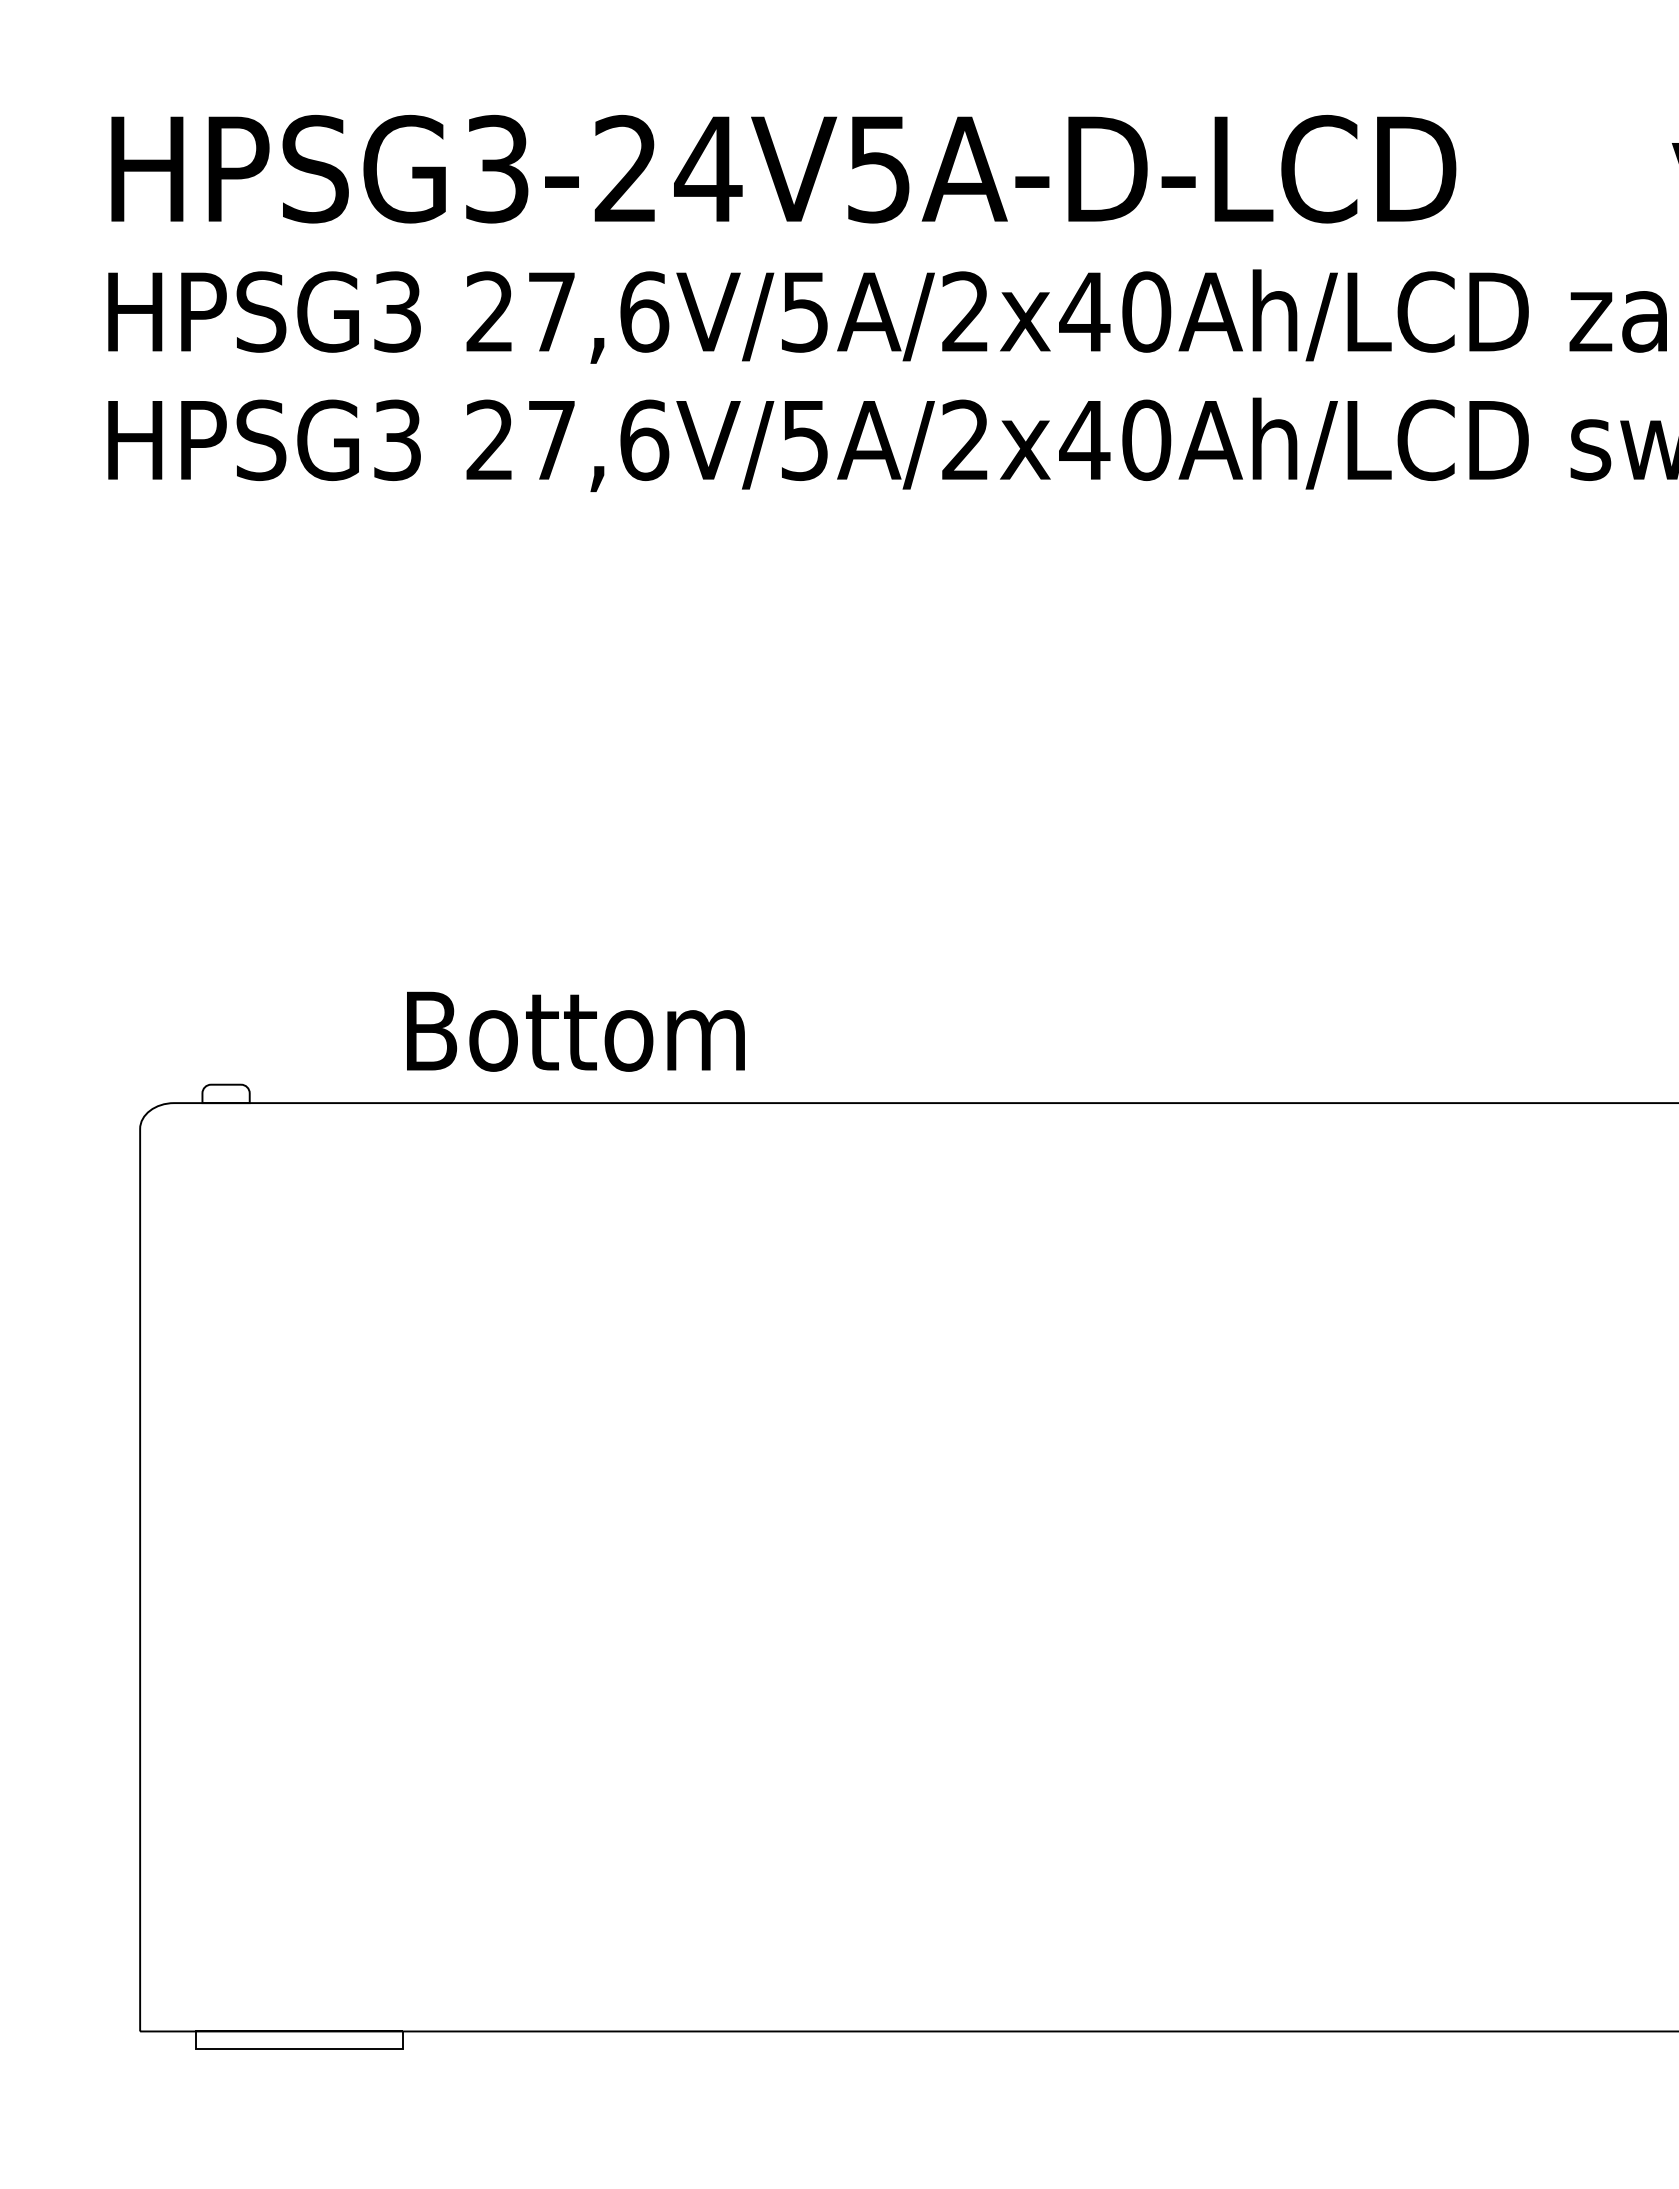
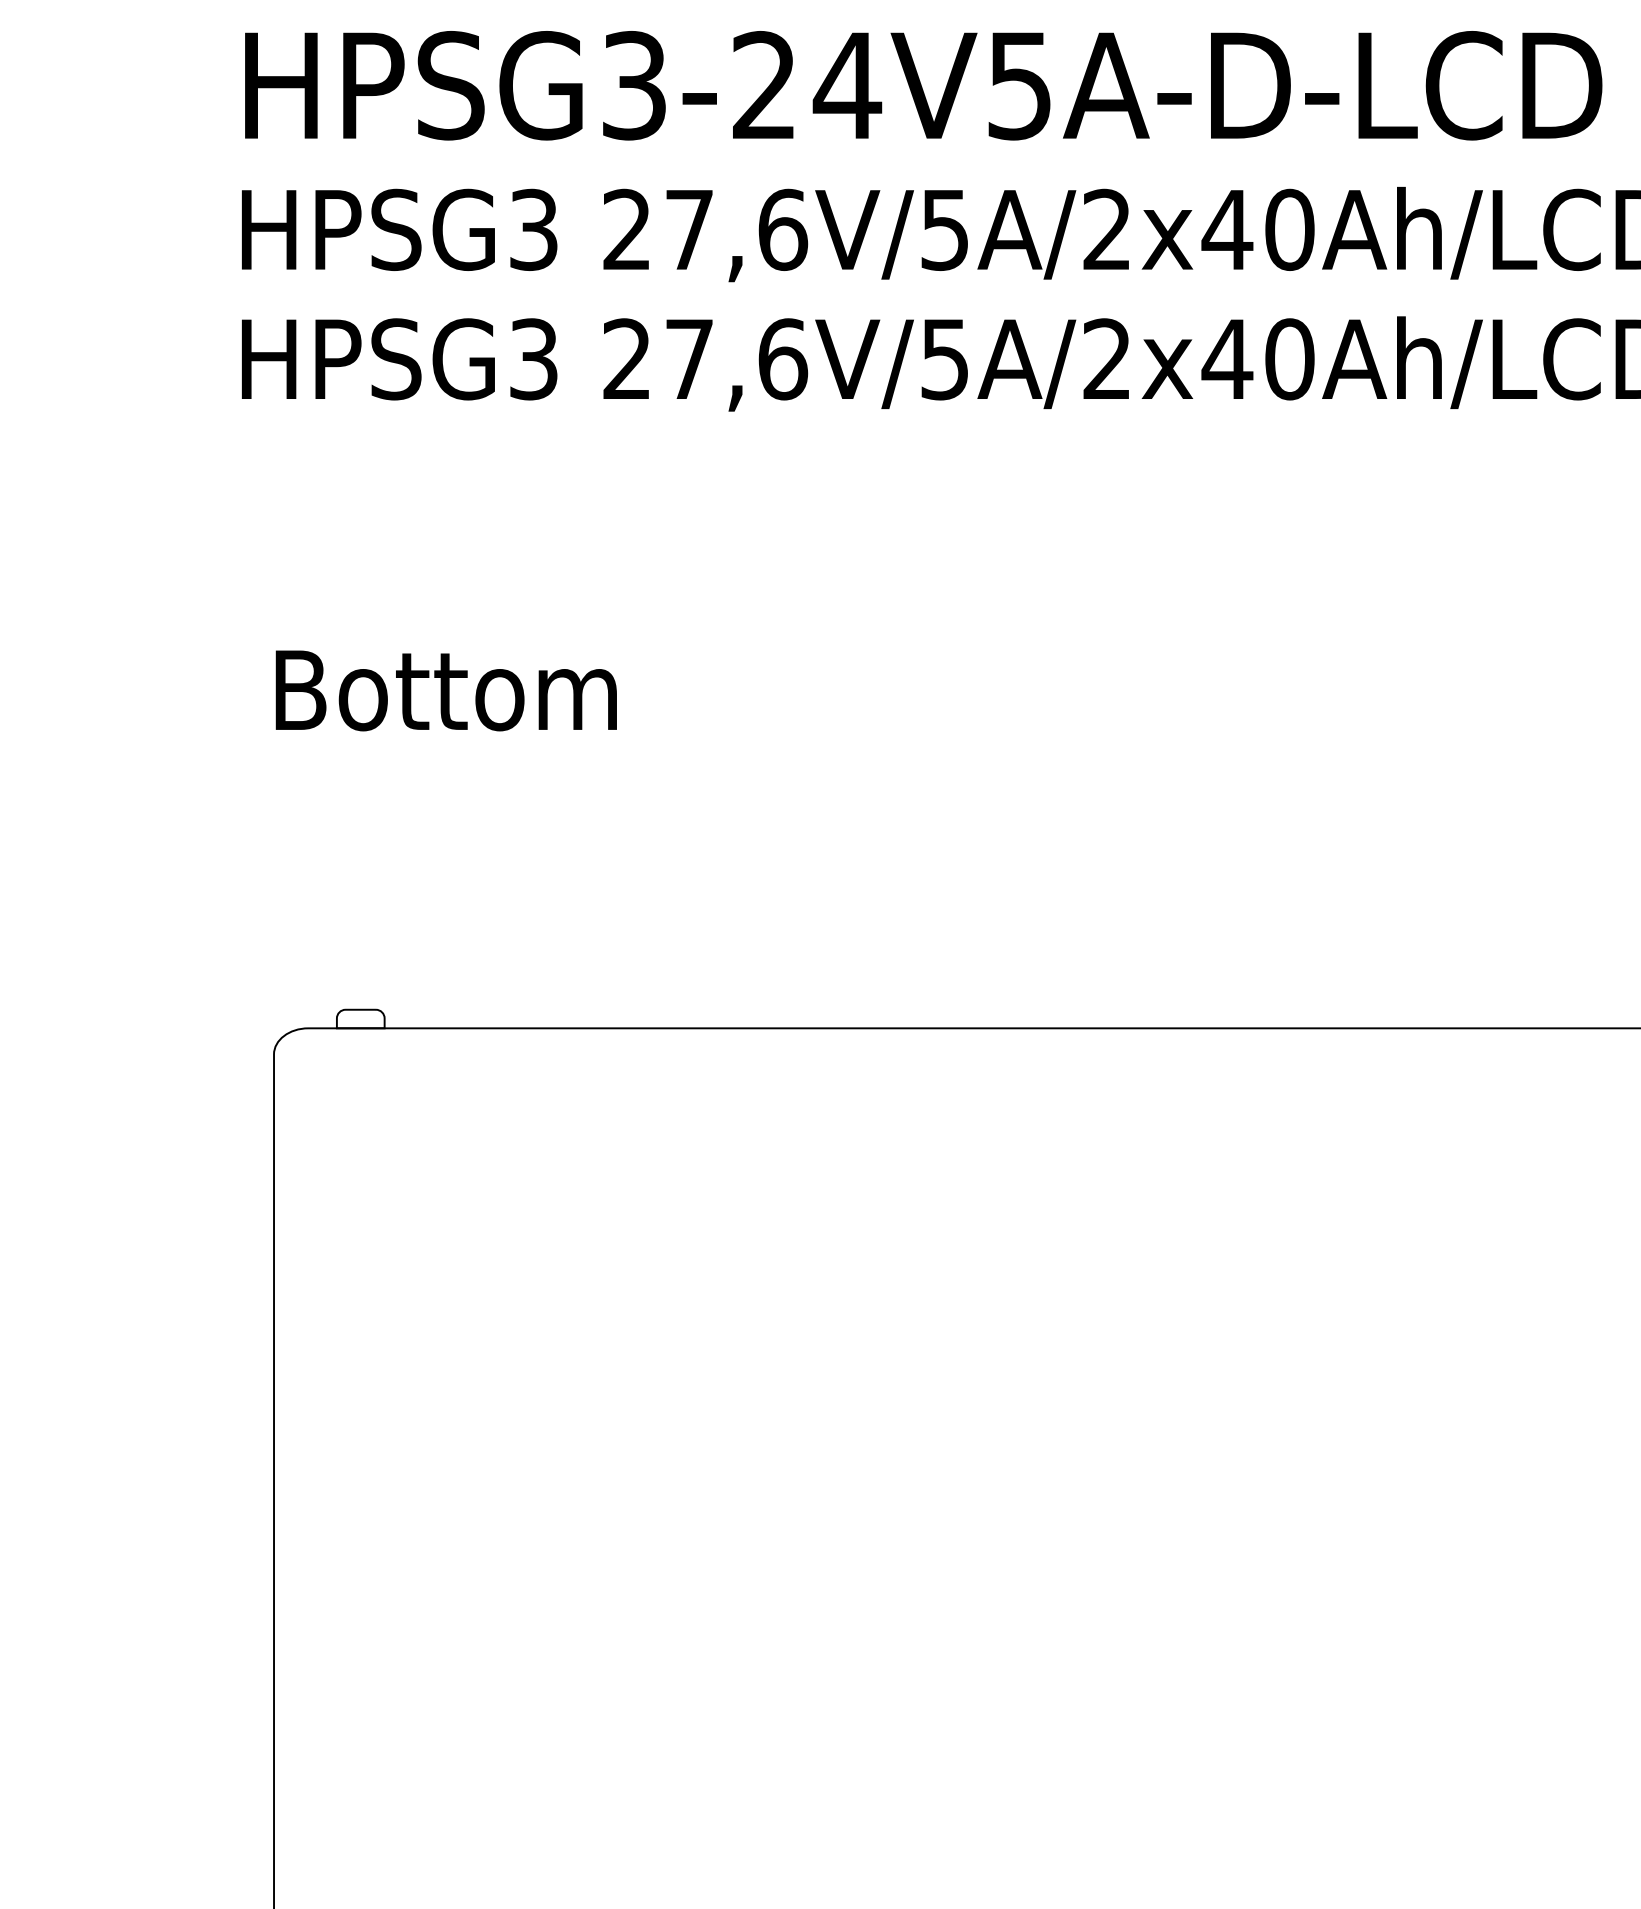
text: (575, 1031) -> (445, 690), moved

